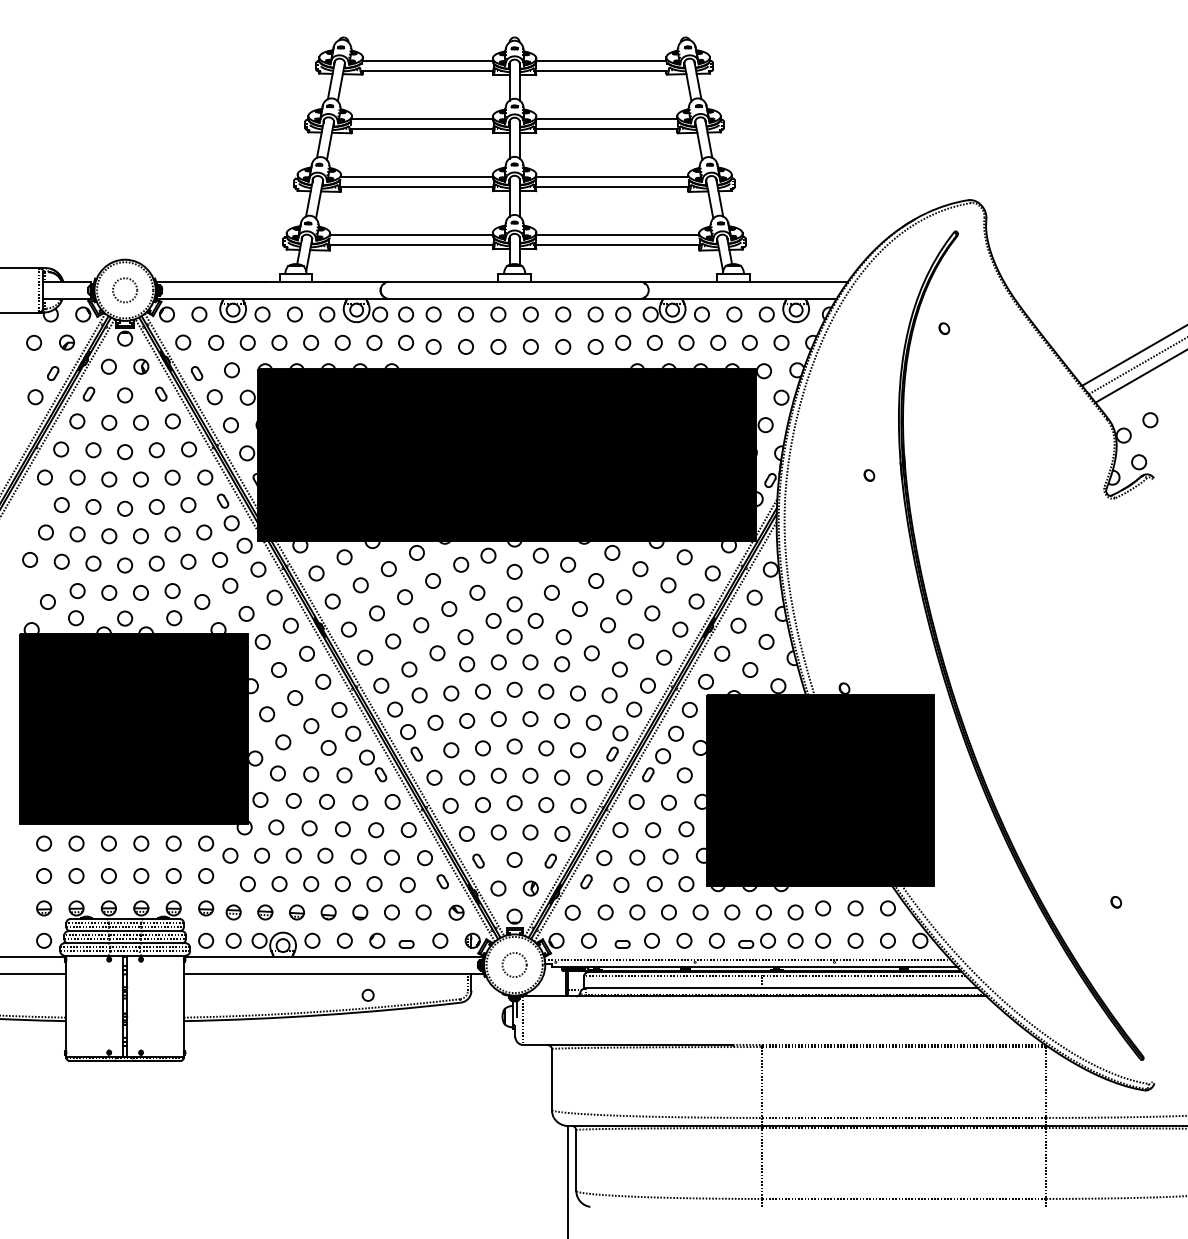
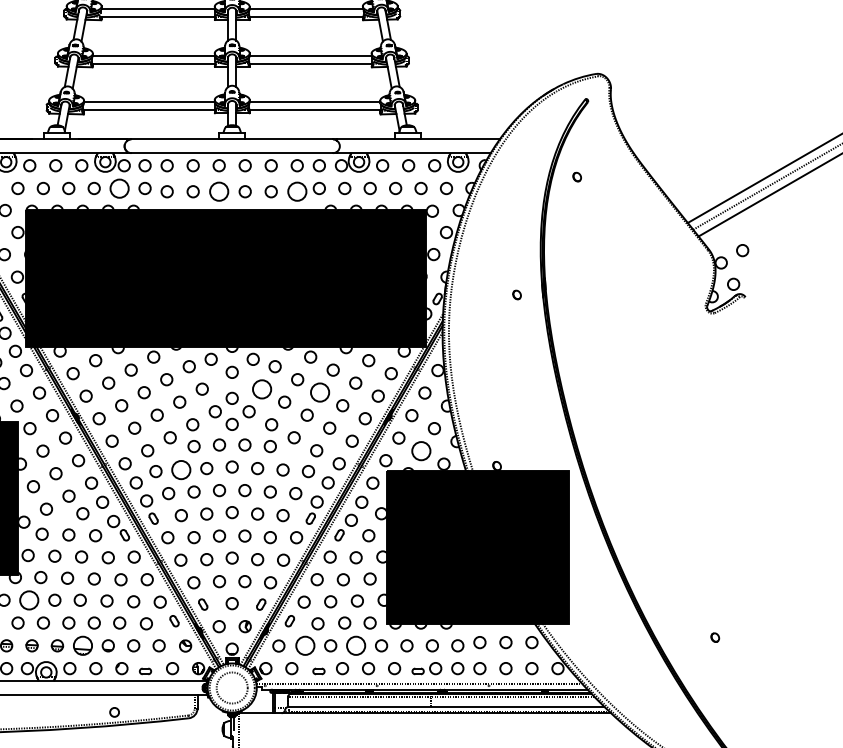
circle: (374, 342) -> (119, 188), size x1.6
circle: (498, 346) -> (219, 191), size x1.6
circle: (595, 346) -> (297, 191), size x1.6
circle: (551, 592) -> (261, 388), size x1.6
circle: (624, 597) -> (320, 392), size x1.6
circle: (750, 669) -> (421, 450), size x1.6
circle: (451, 693) -> (181, 470), size x1.6
circle: (262, 855) -> (29, 600), size x1.6
part: (328, 912) -> (82, 645), size x1.6
circle: (605, 912) -> (305, 645), size x1.6
circle: (668, 912) -> (355, 645), size x1.6
circle: (514, 964) -> (232, 687), size x1.6

